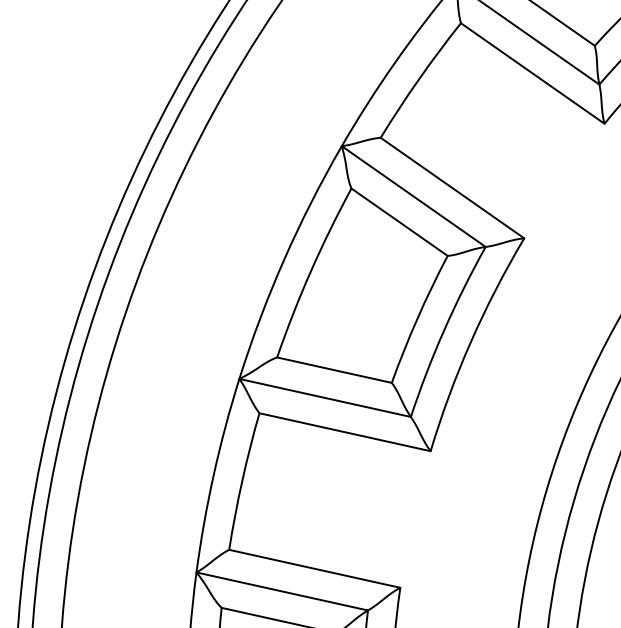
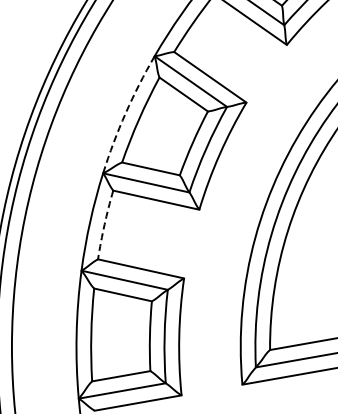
arc: (283, 259) -> (125, 113), solid -> dashed
arc: (242, 480) -> (104, 224), solid -> dashed

